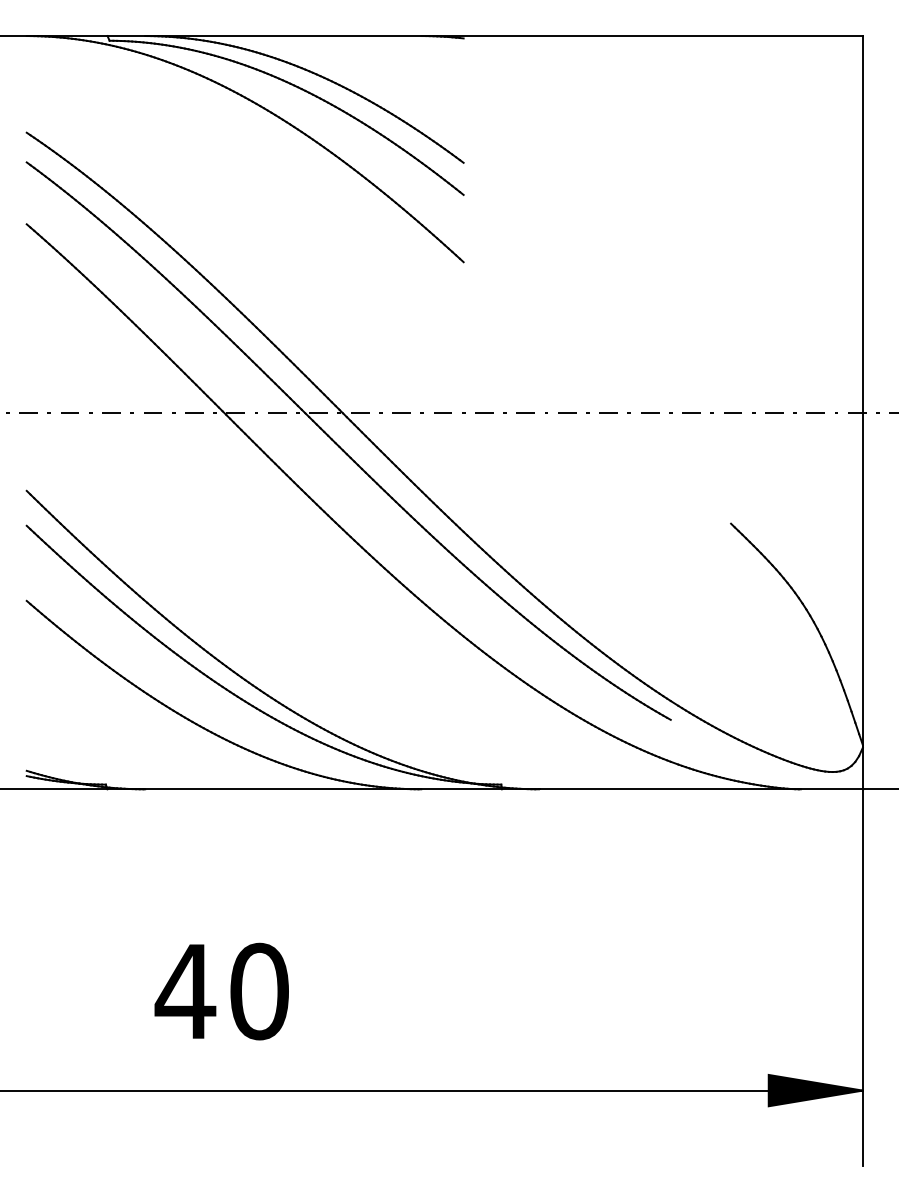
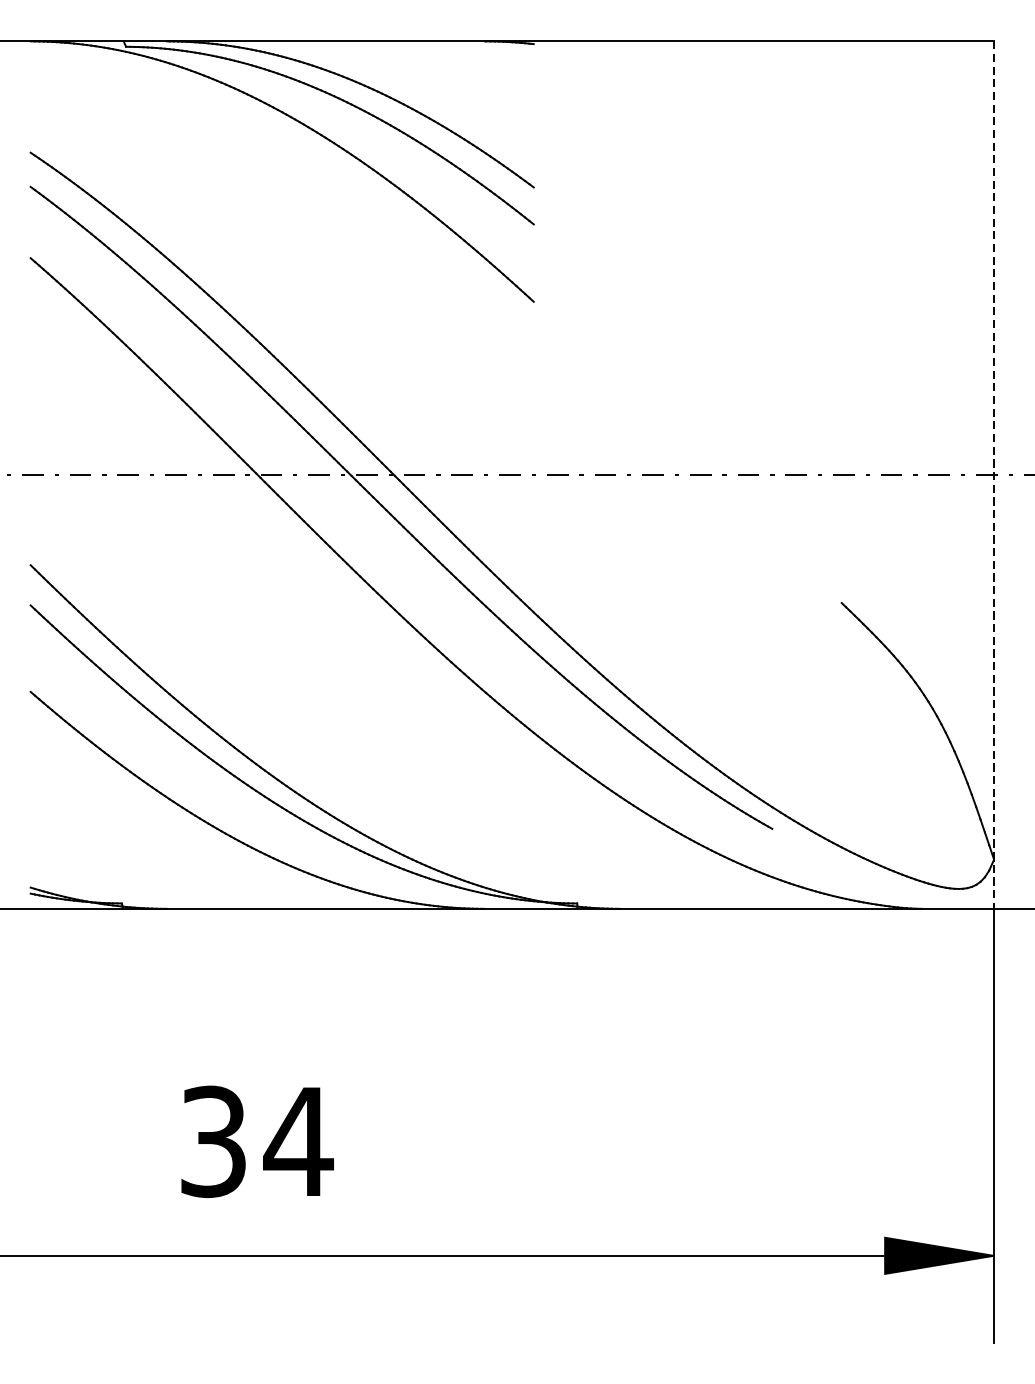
line: (862, 412) -> (993, 474), solid -> dashed
text: (222, 991) -> (256, 1141), 40 -> 34

